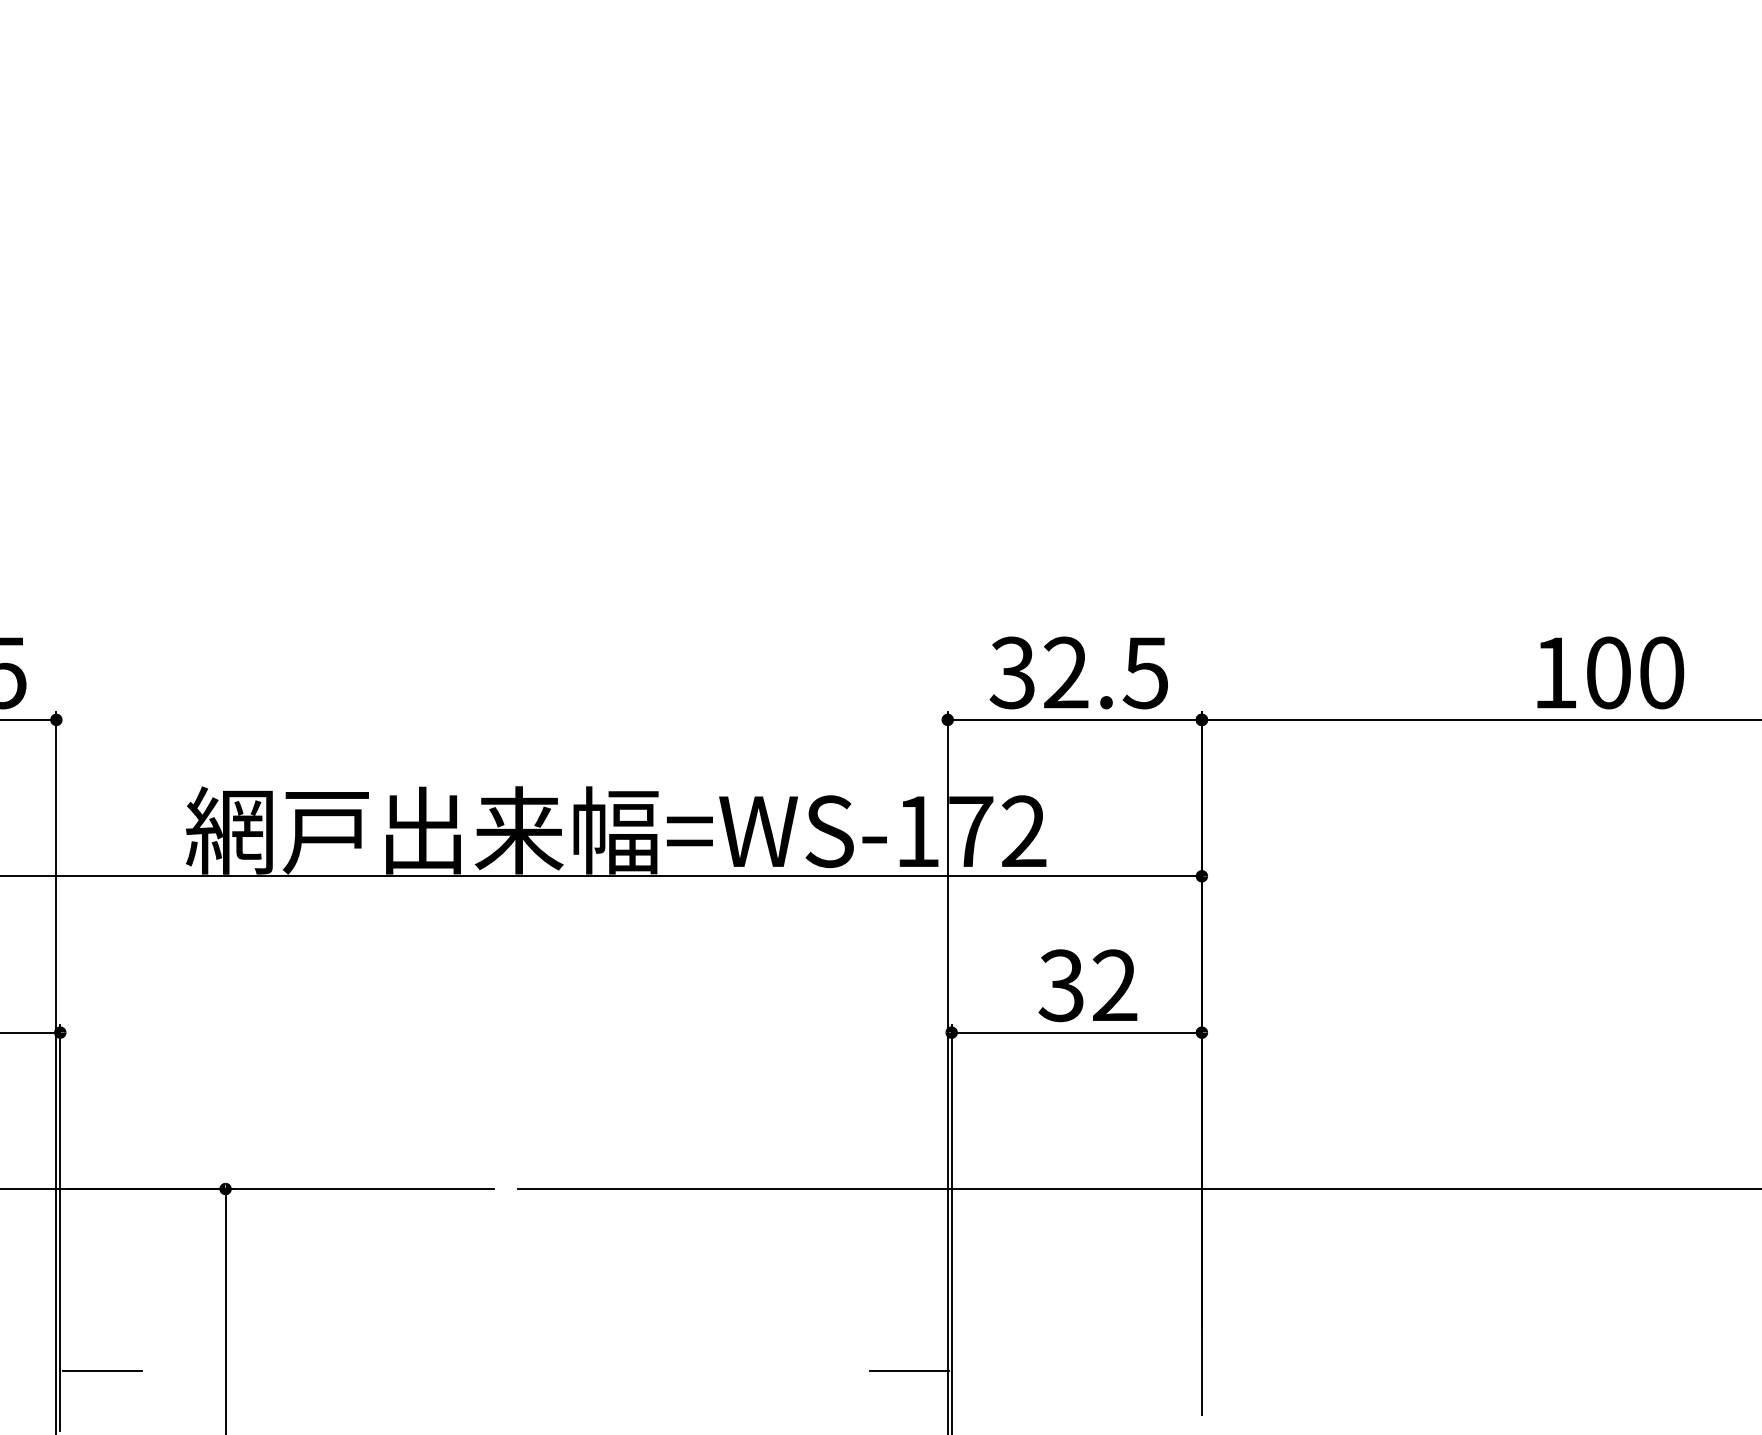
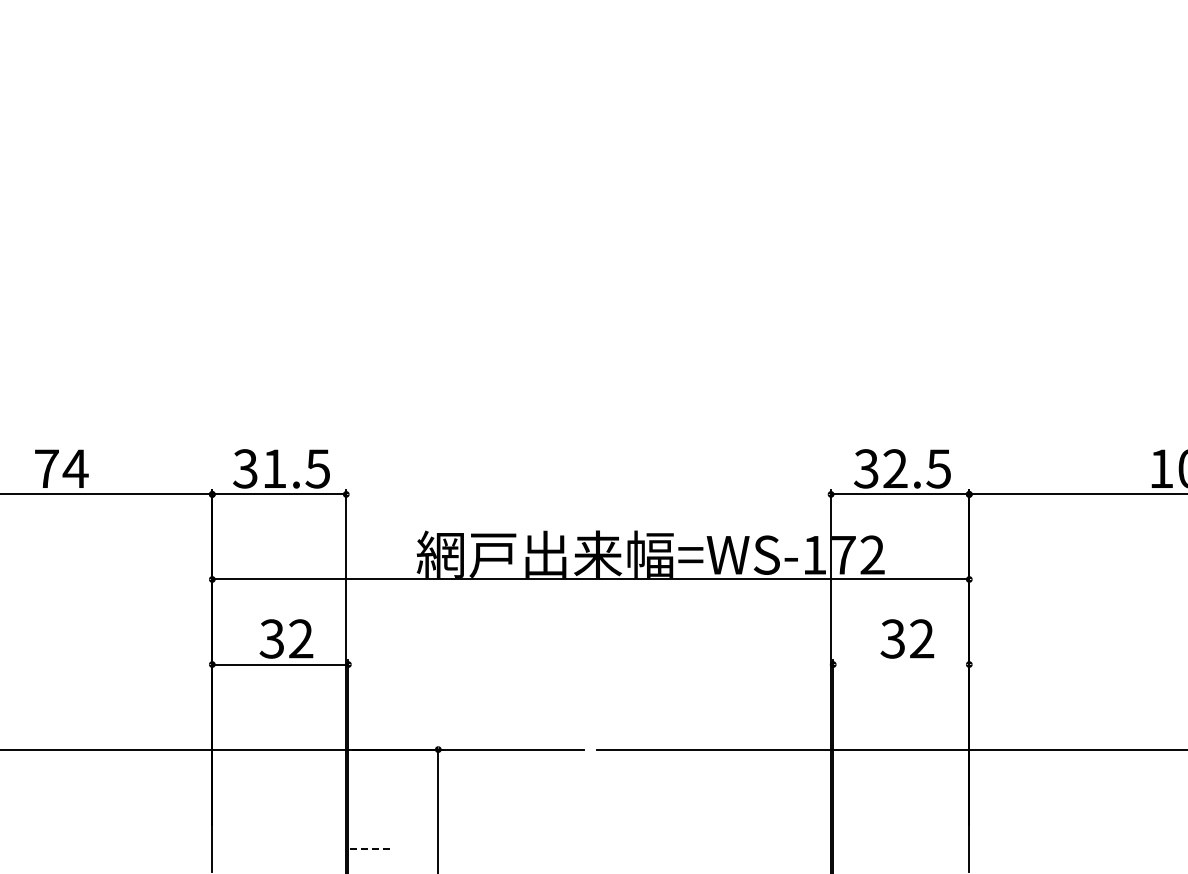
line: (1077, 1032) -> (901, 664), removed
line: (102, 1370) -> (371, 848), solid -> dashed
line: (908, 1370) -> (809, 848), removed

